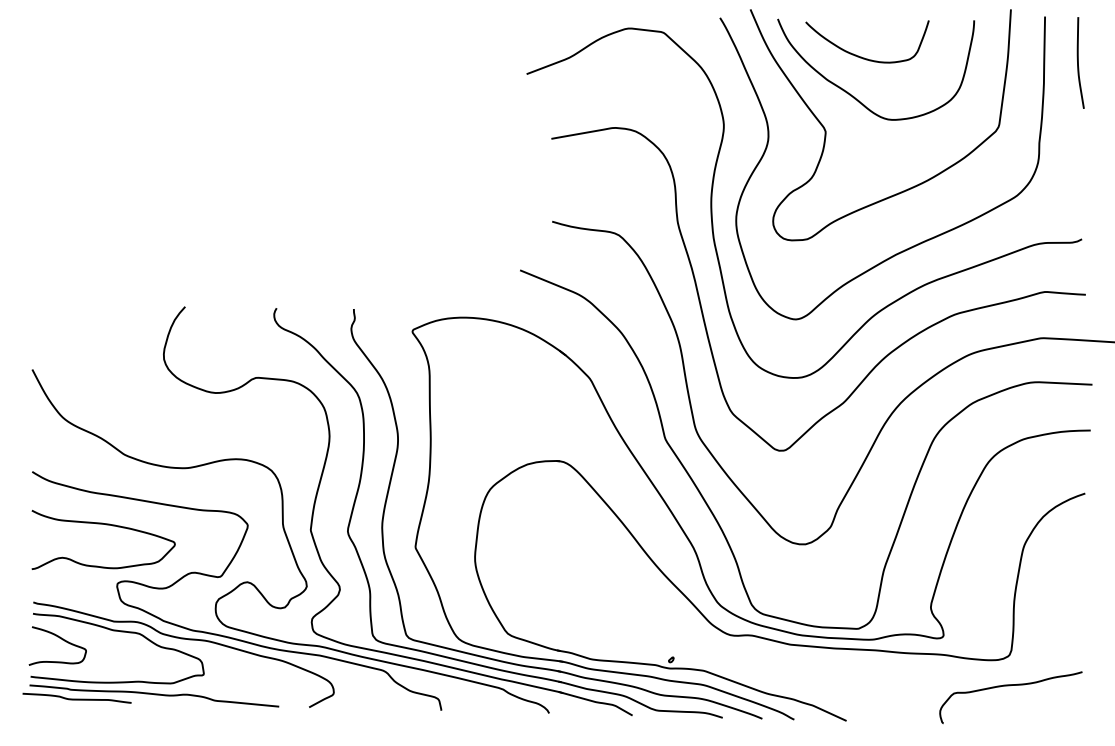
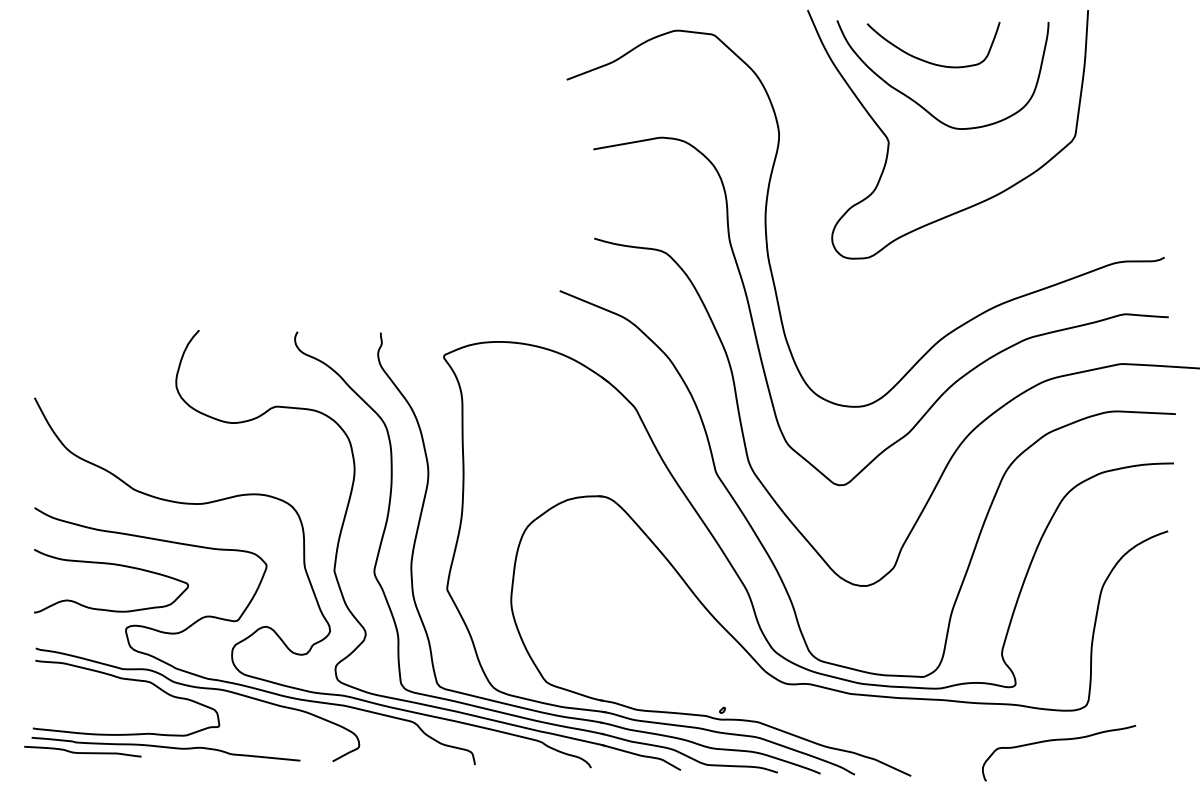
curve: (1078, 62) -> (1160, 67), removed
curve: (919, 242) -> (989, 261), removed
curve: (62, 640) -> (67, 689), removed
curve: (1010, 686) -> (1058, 741), moved

